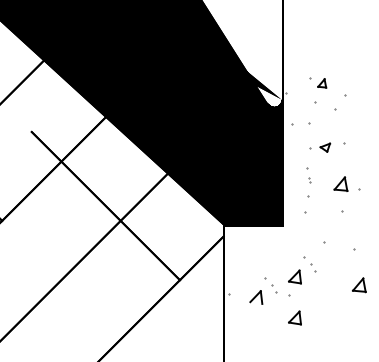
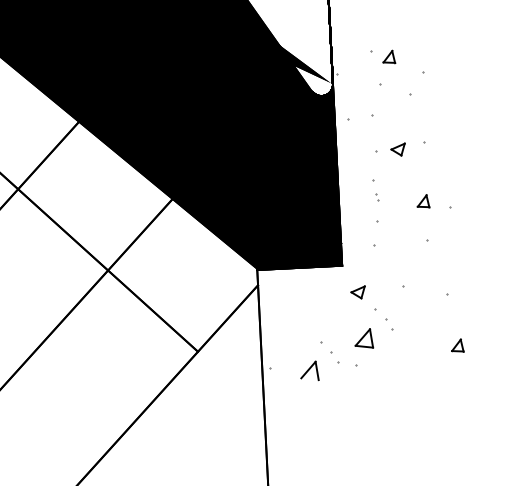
part: (340, 184) -> (422, 201), size x0.62
part: (292, 244) -> (357, 292), added
part: (359, 284) -> (457, 344), size x0.62
part: (294, 317) -> (366, 397), removed

